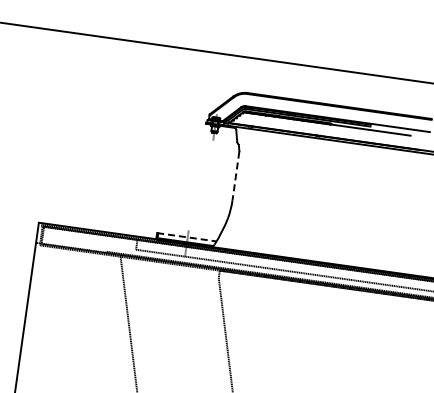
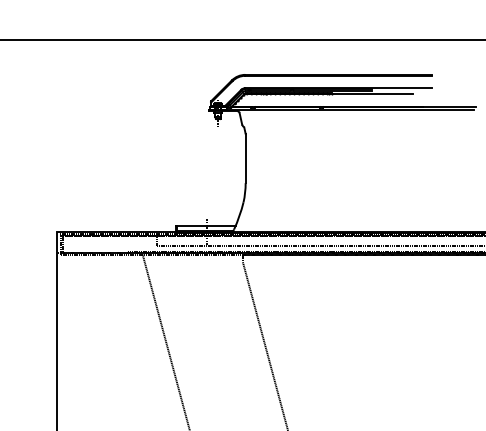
line: (235, 175) -> (245, 158), dashed -> solid
line: (186, 237) -> (205, 226), dashed -> solid

